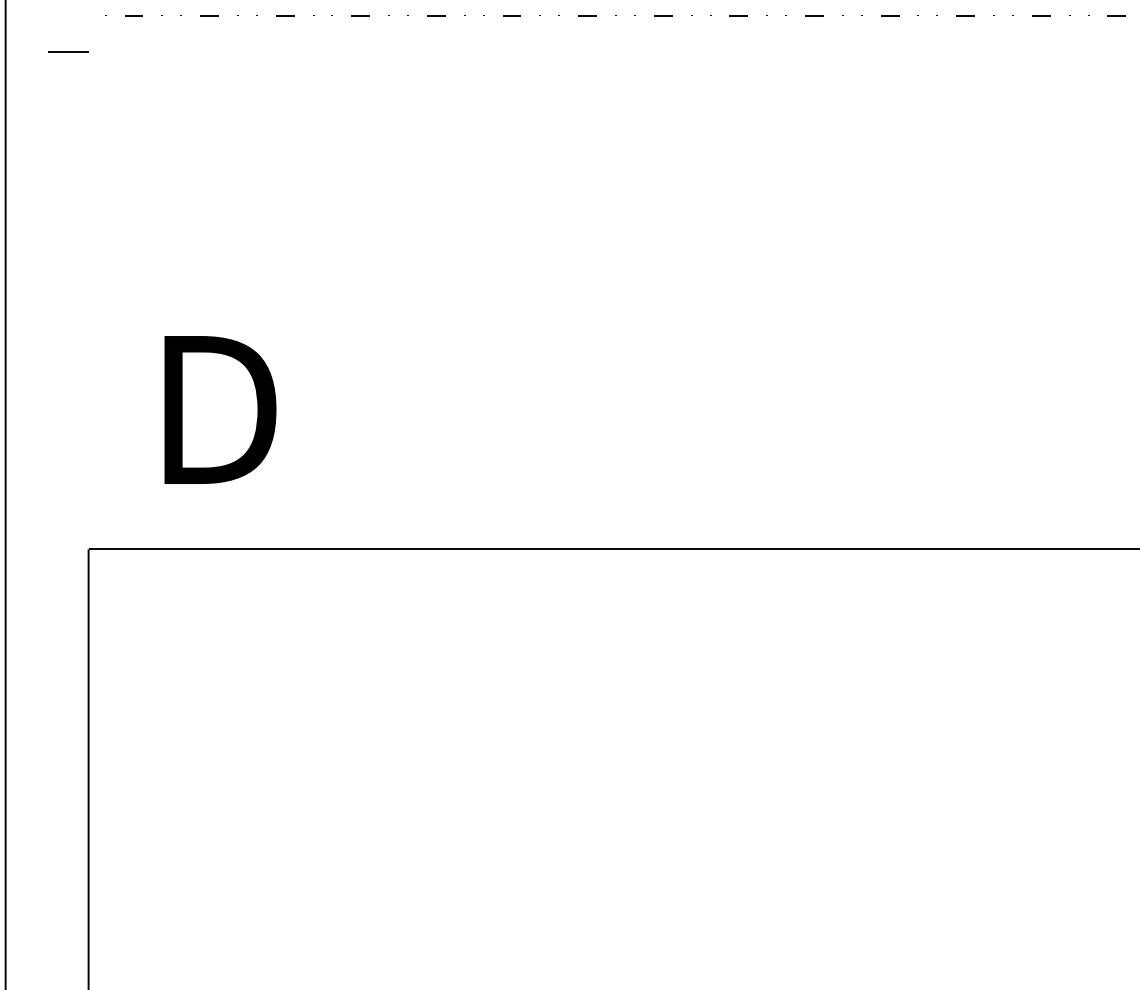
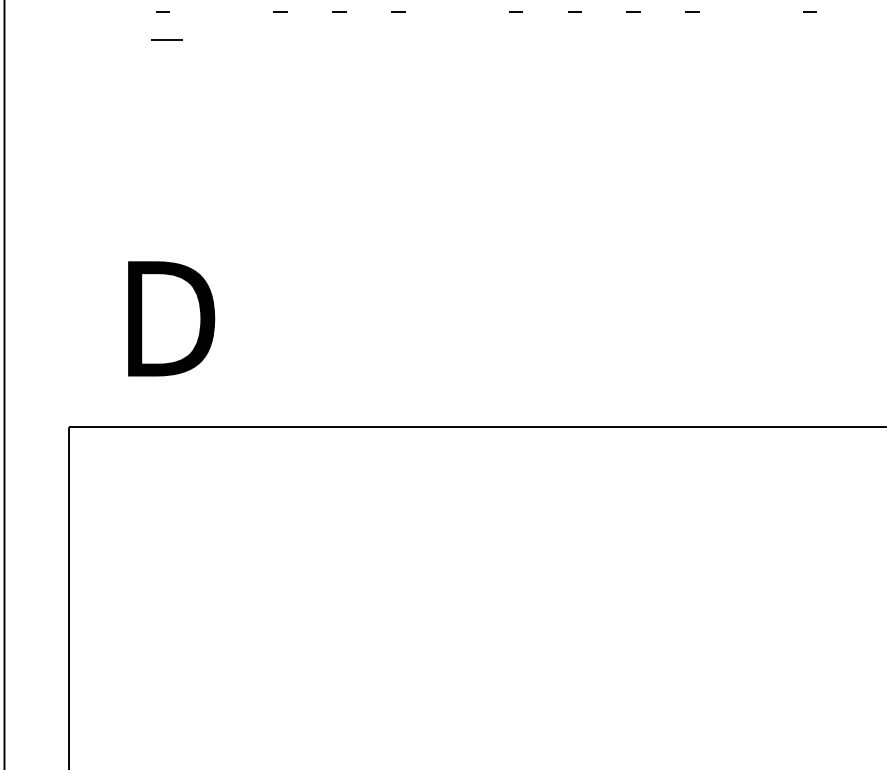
line: (133, 15) -> (103, 11), removed
line: (285, 15) -> (222, 11), removed
line: (587, 15) -> (457, 11), removed
line: (965, 15) -> (751, 11), removed
line: (1116, 15) -> (868, 11), removed
line: (68, 51) -> (167, 40), moved

